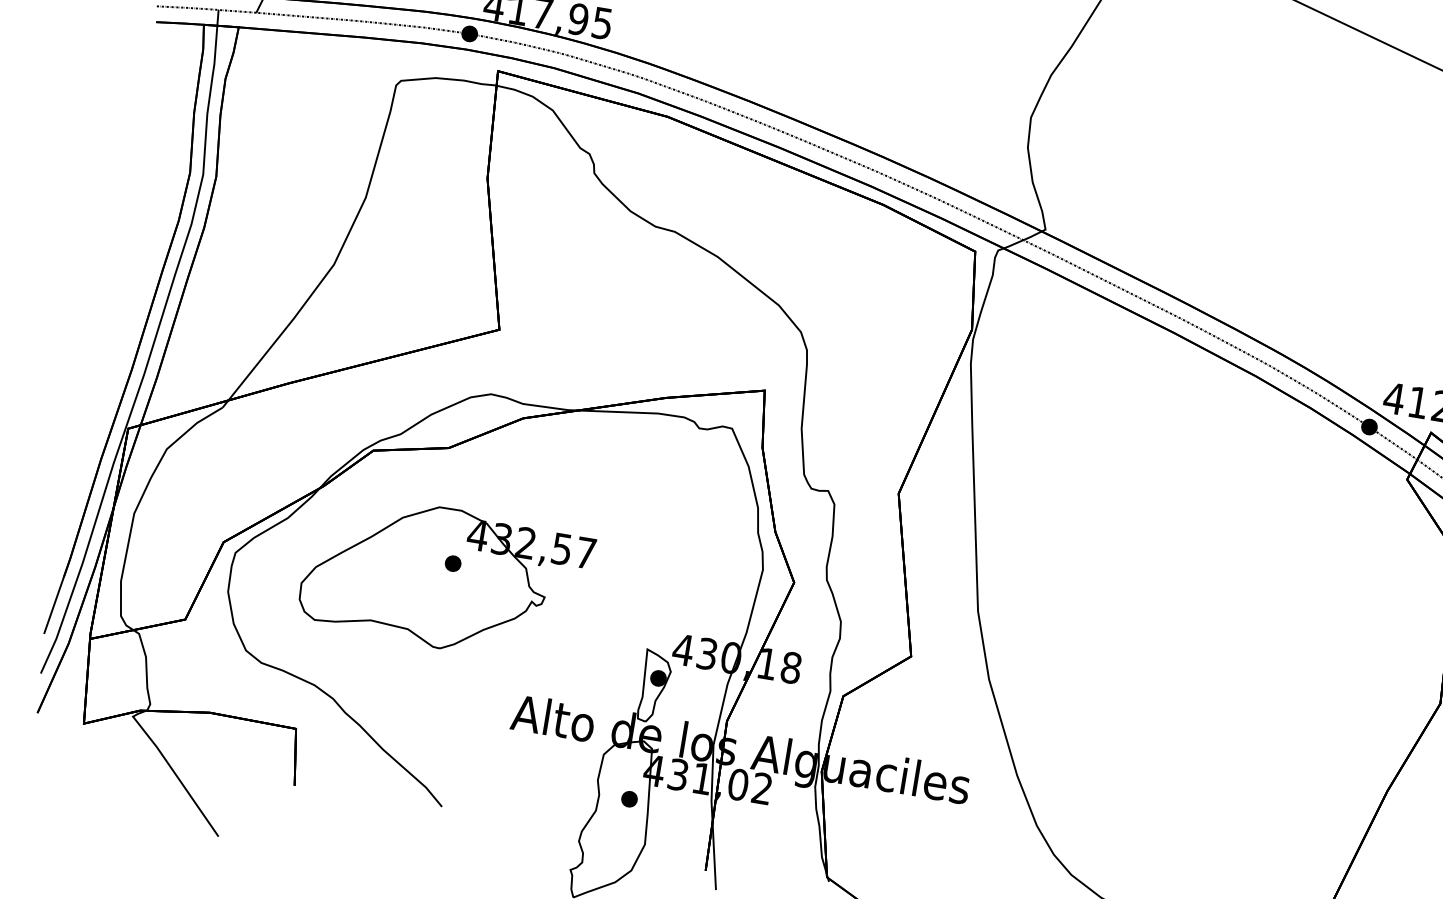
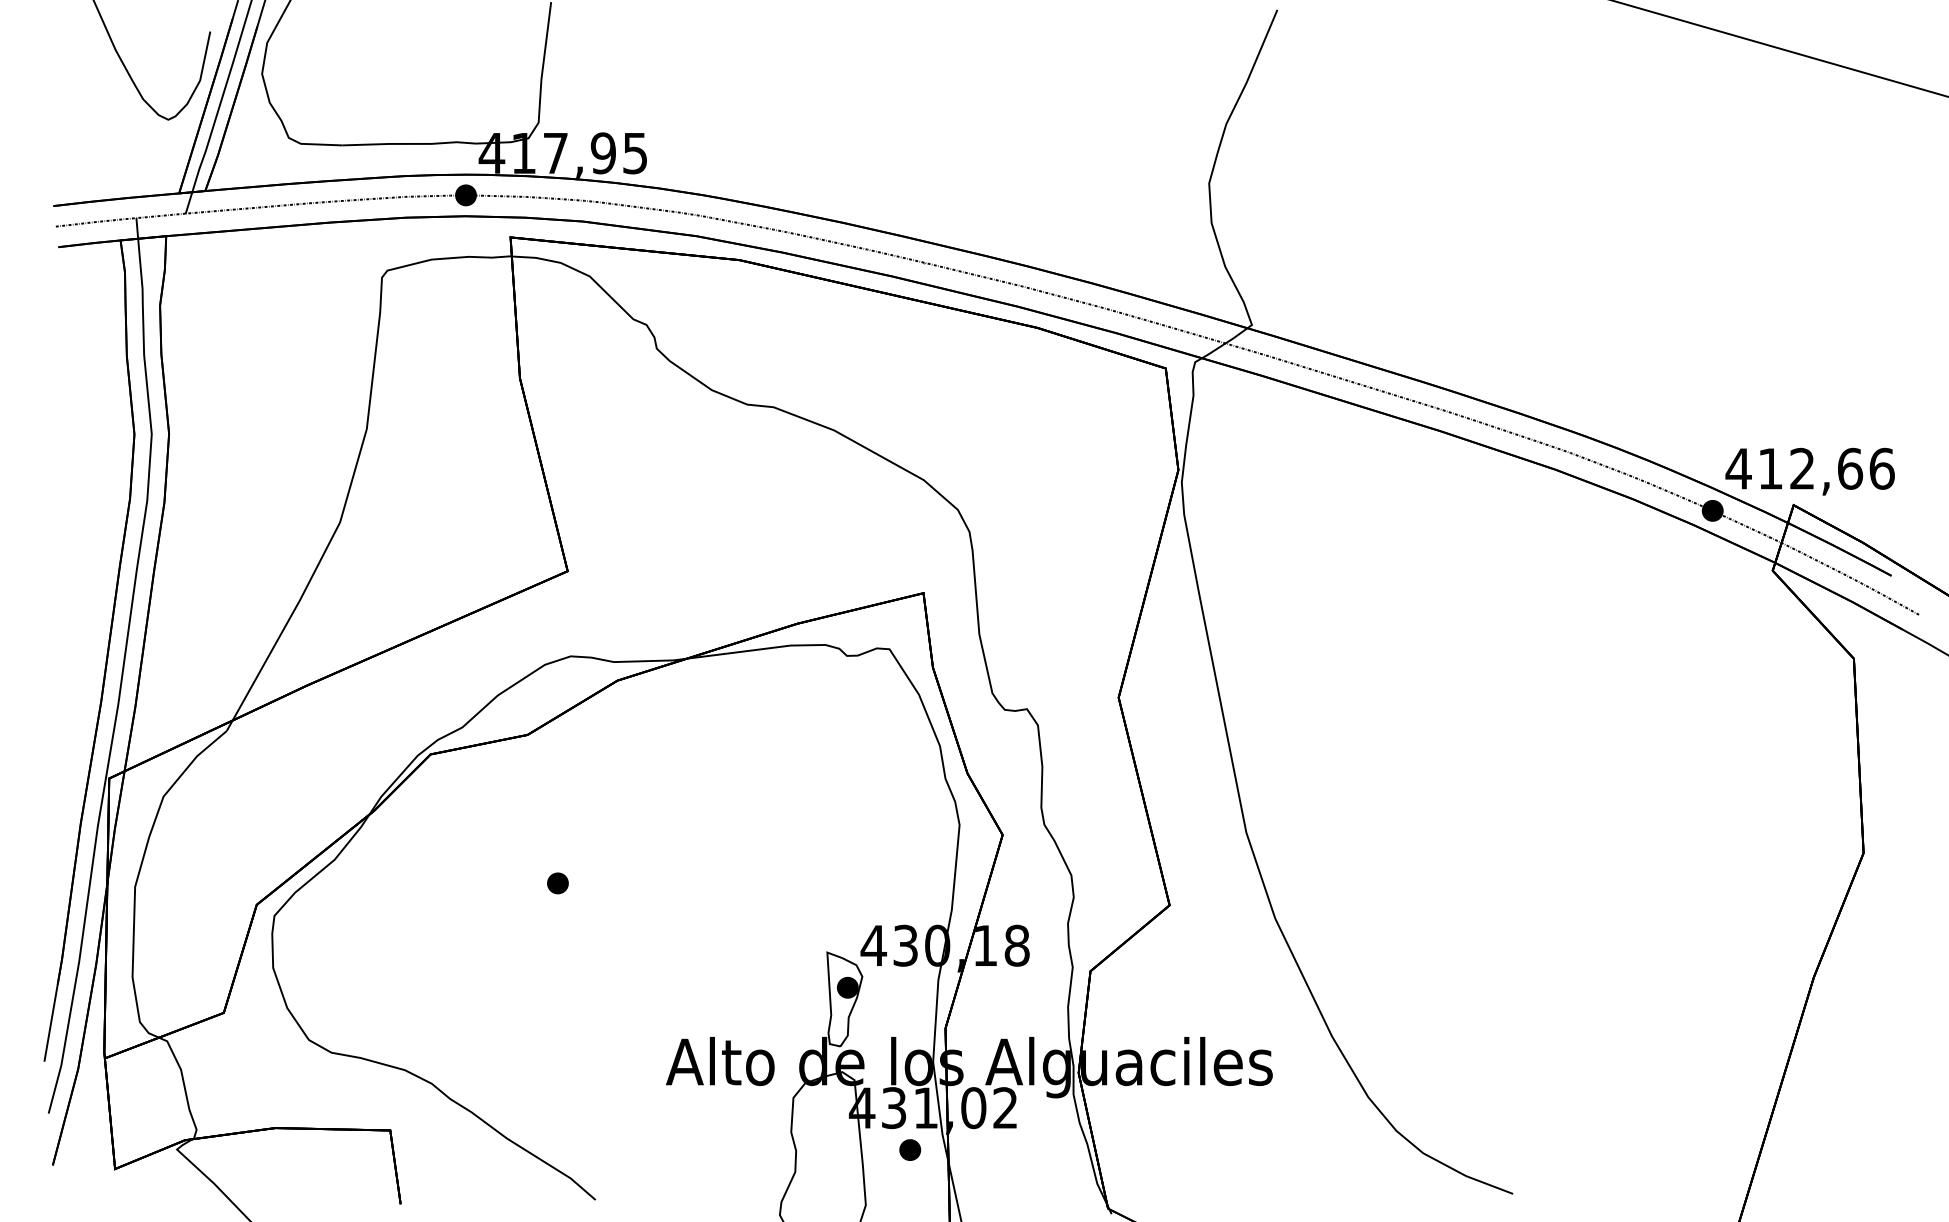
part: (445, 578) -> (551, 904), removed
part: (629, 798) -> (910, 1149), moved

